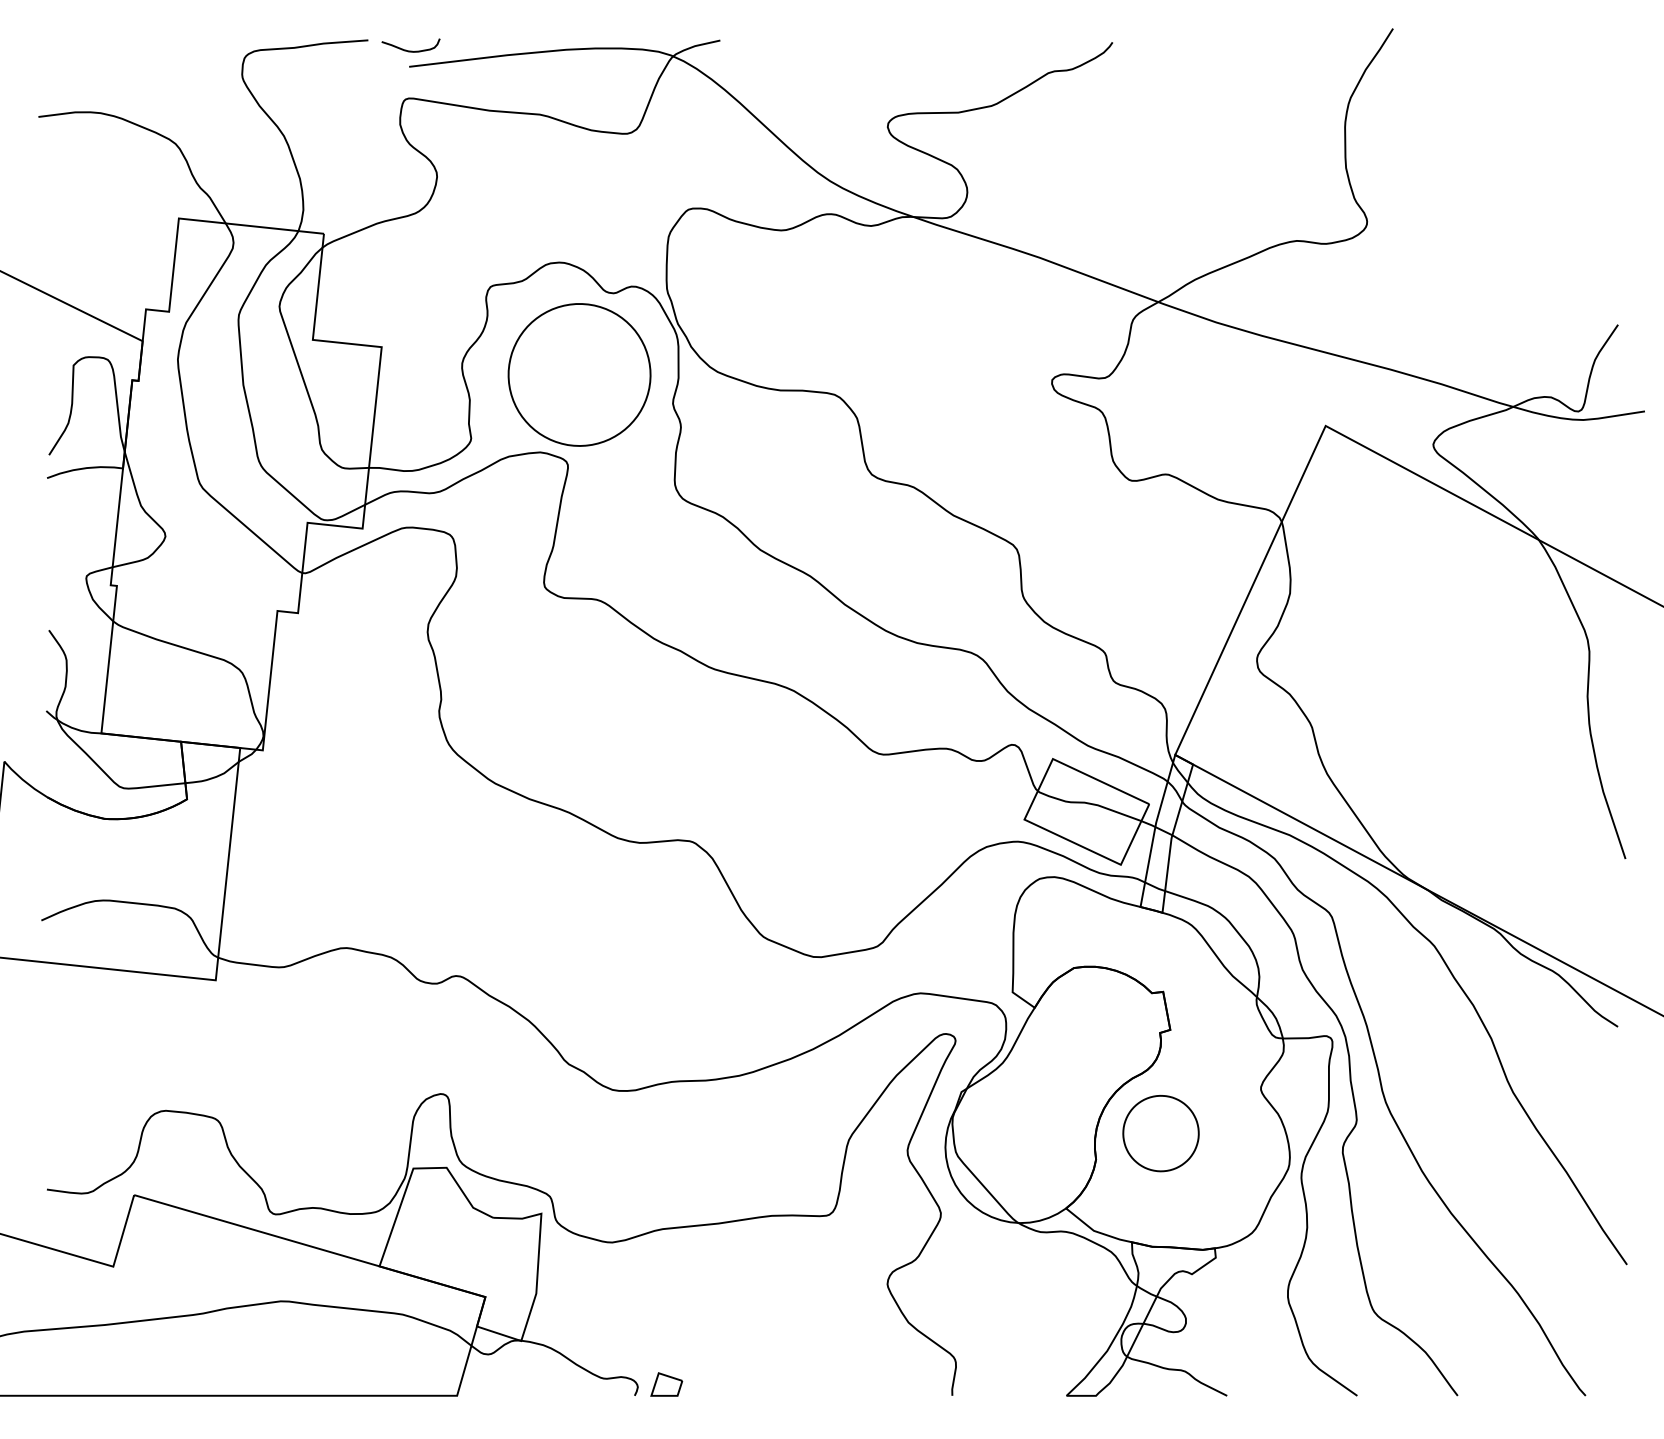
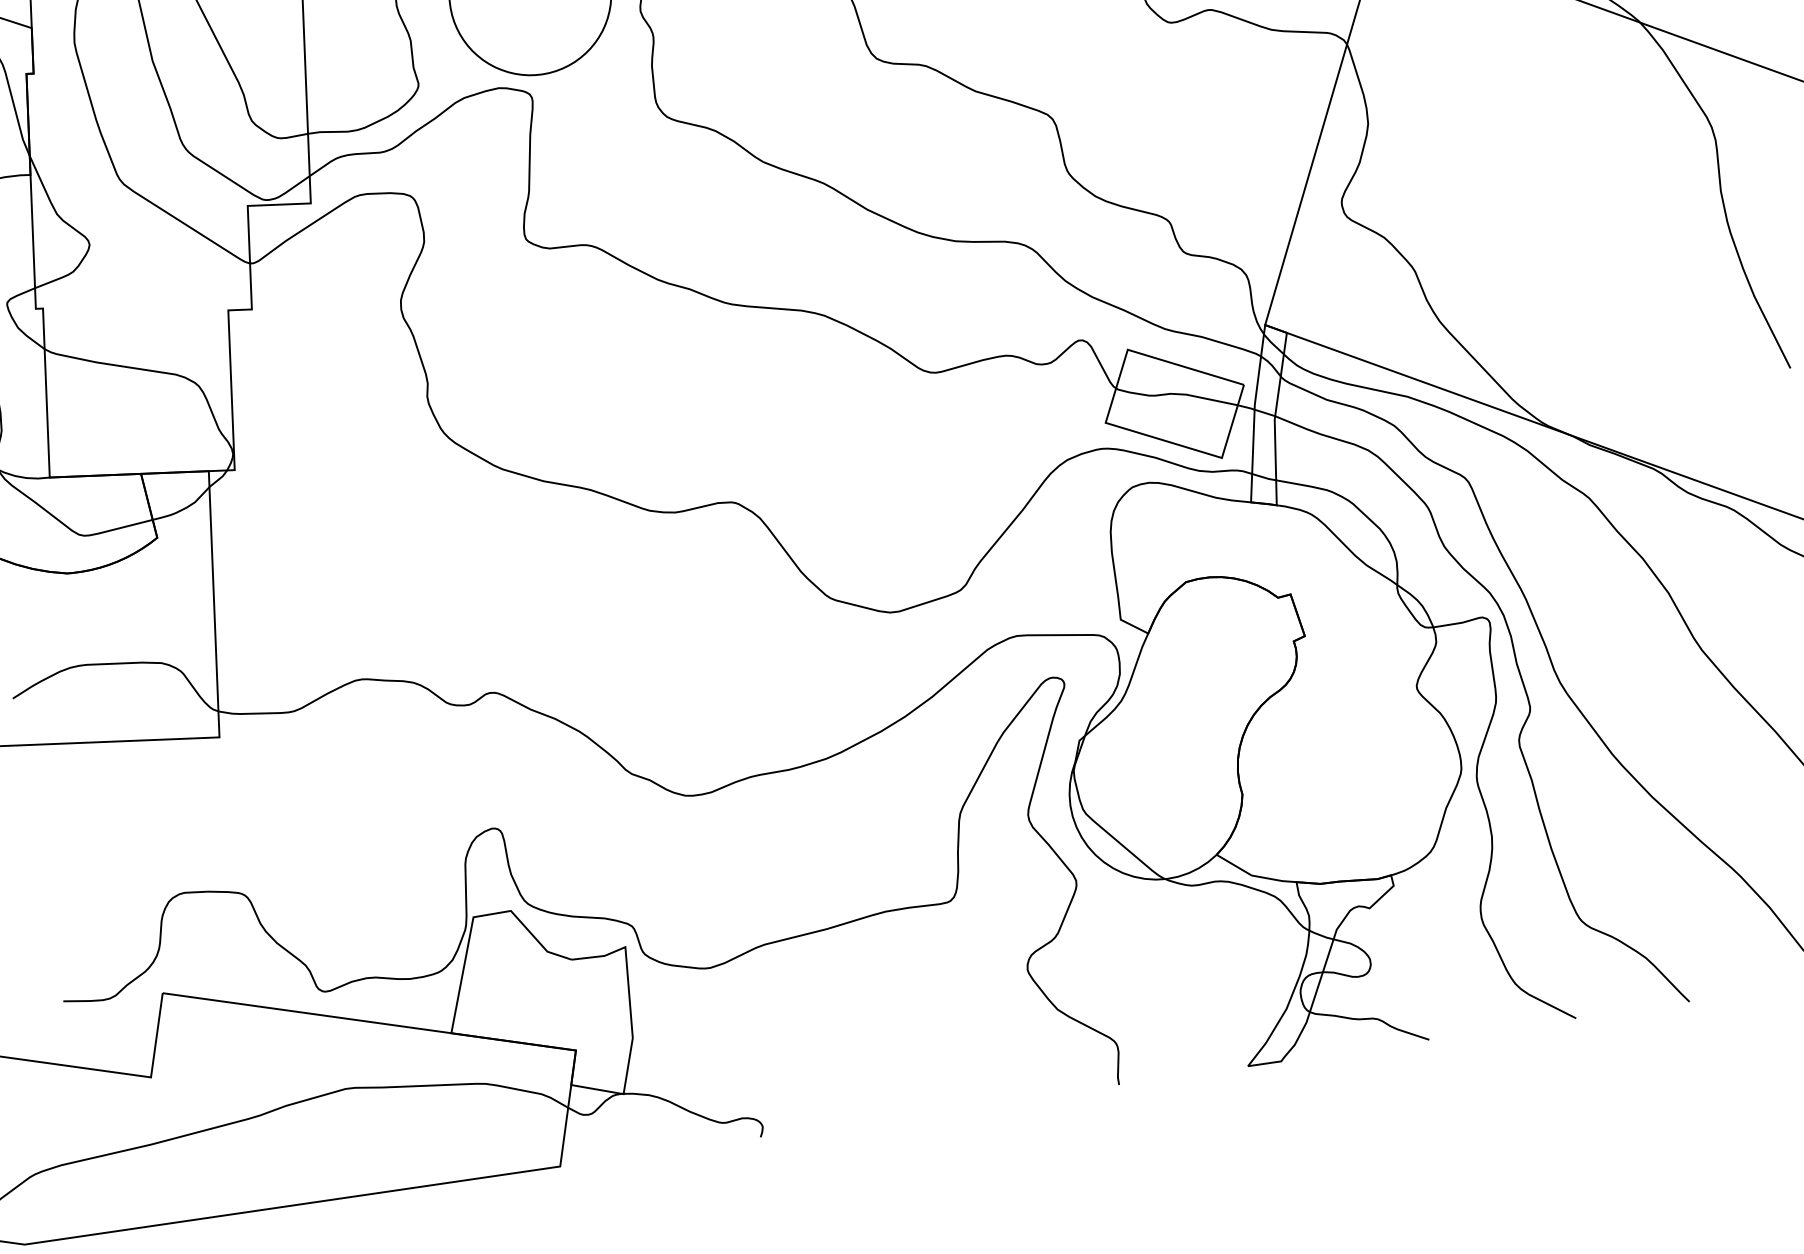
part: (1160, 1133) -> (1310, 754), removed
part: (666, 1384) -> (794, 1119), removed

